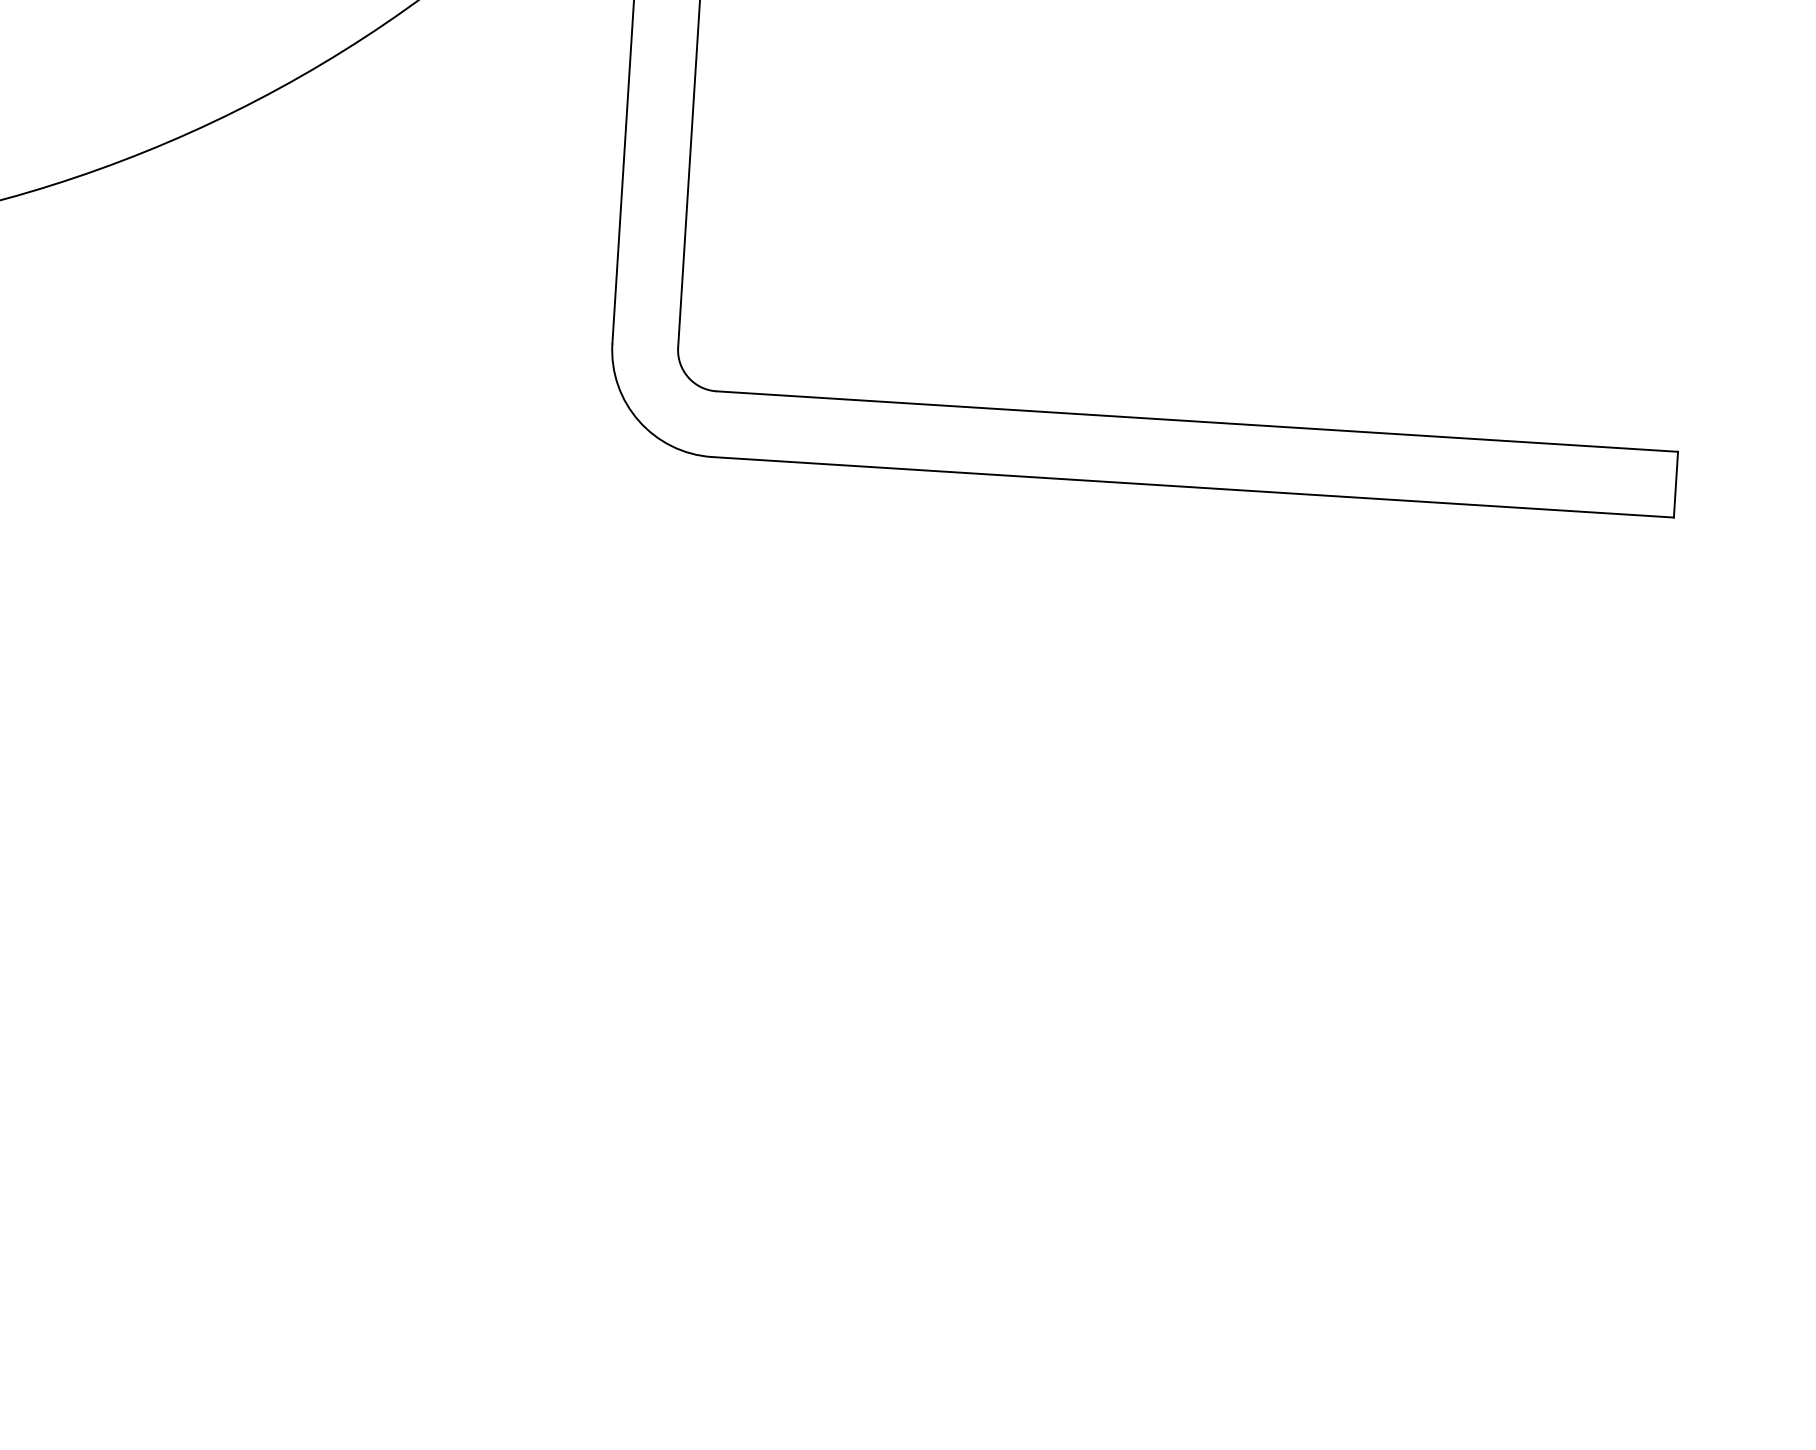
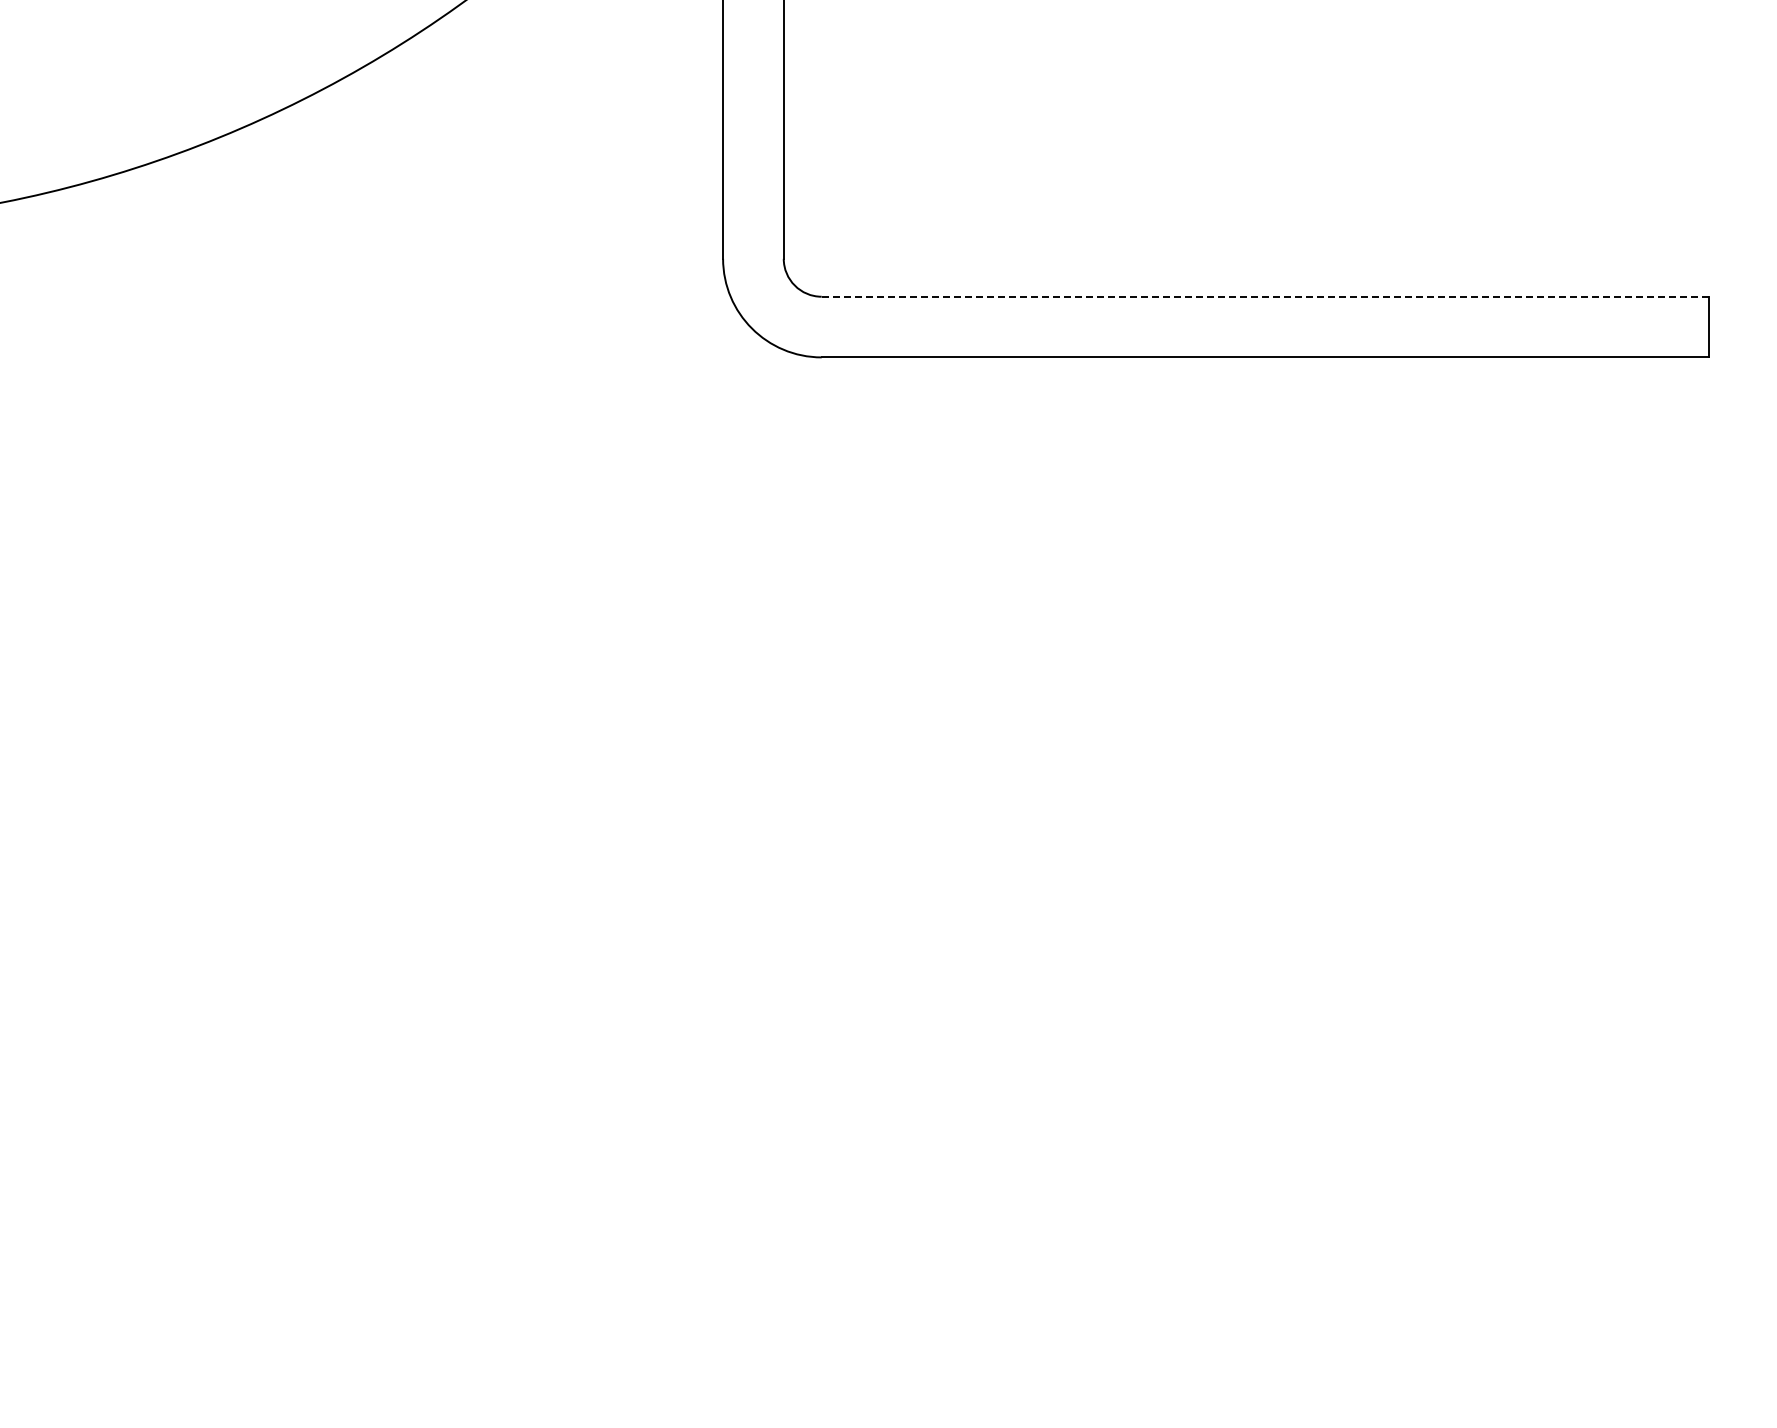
line: (1197, 421) -> (1265, 296), solid -> dashed

